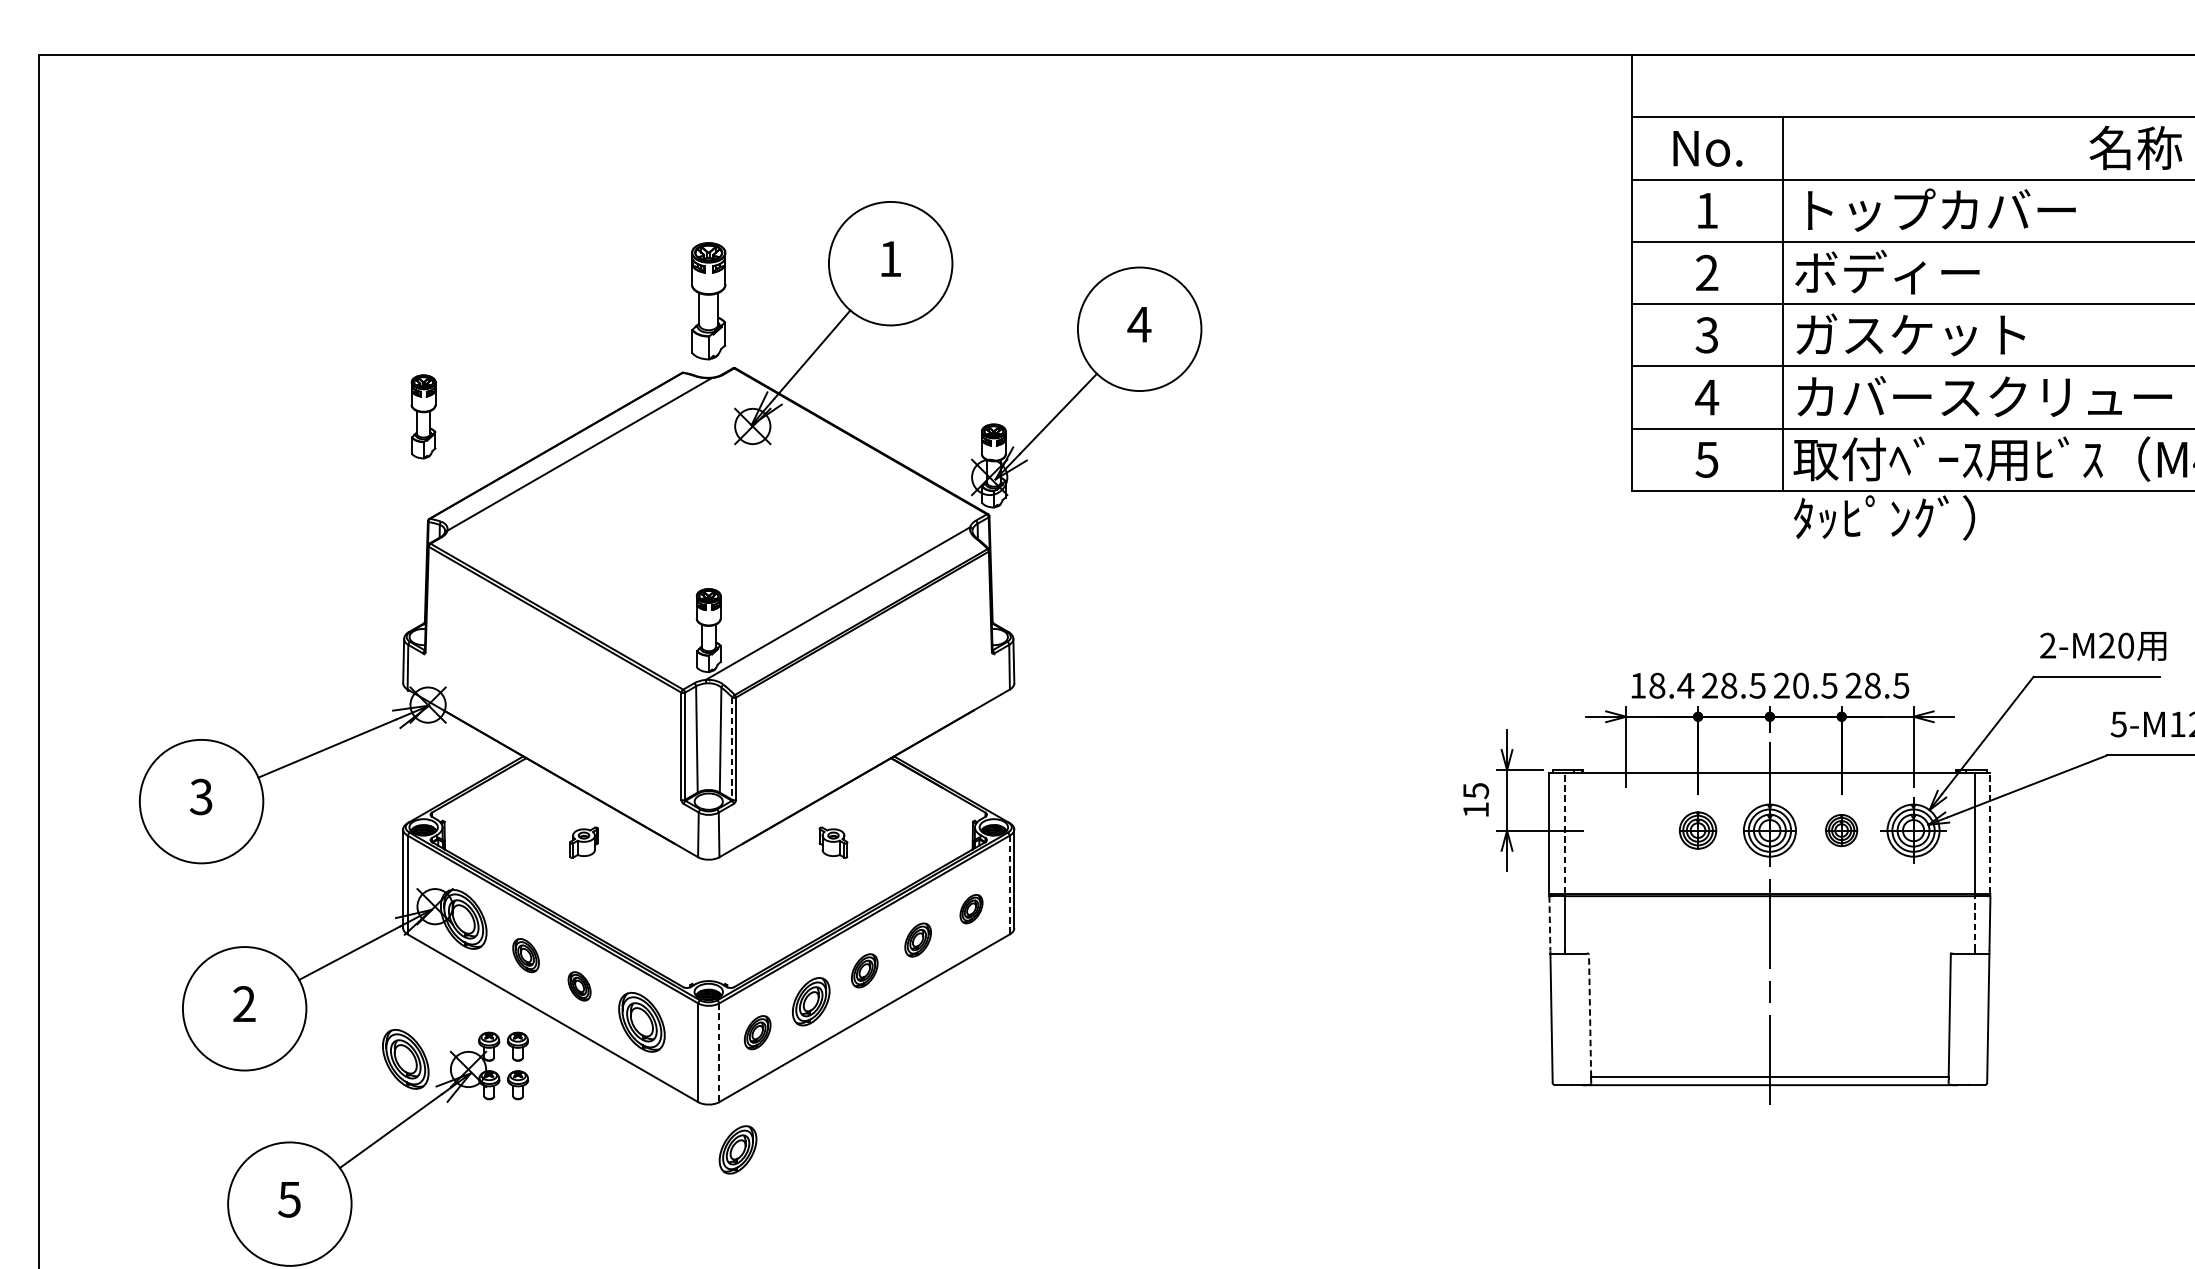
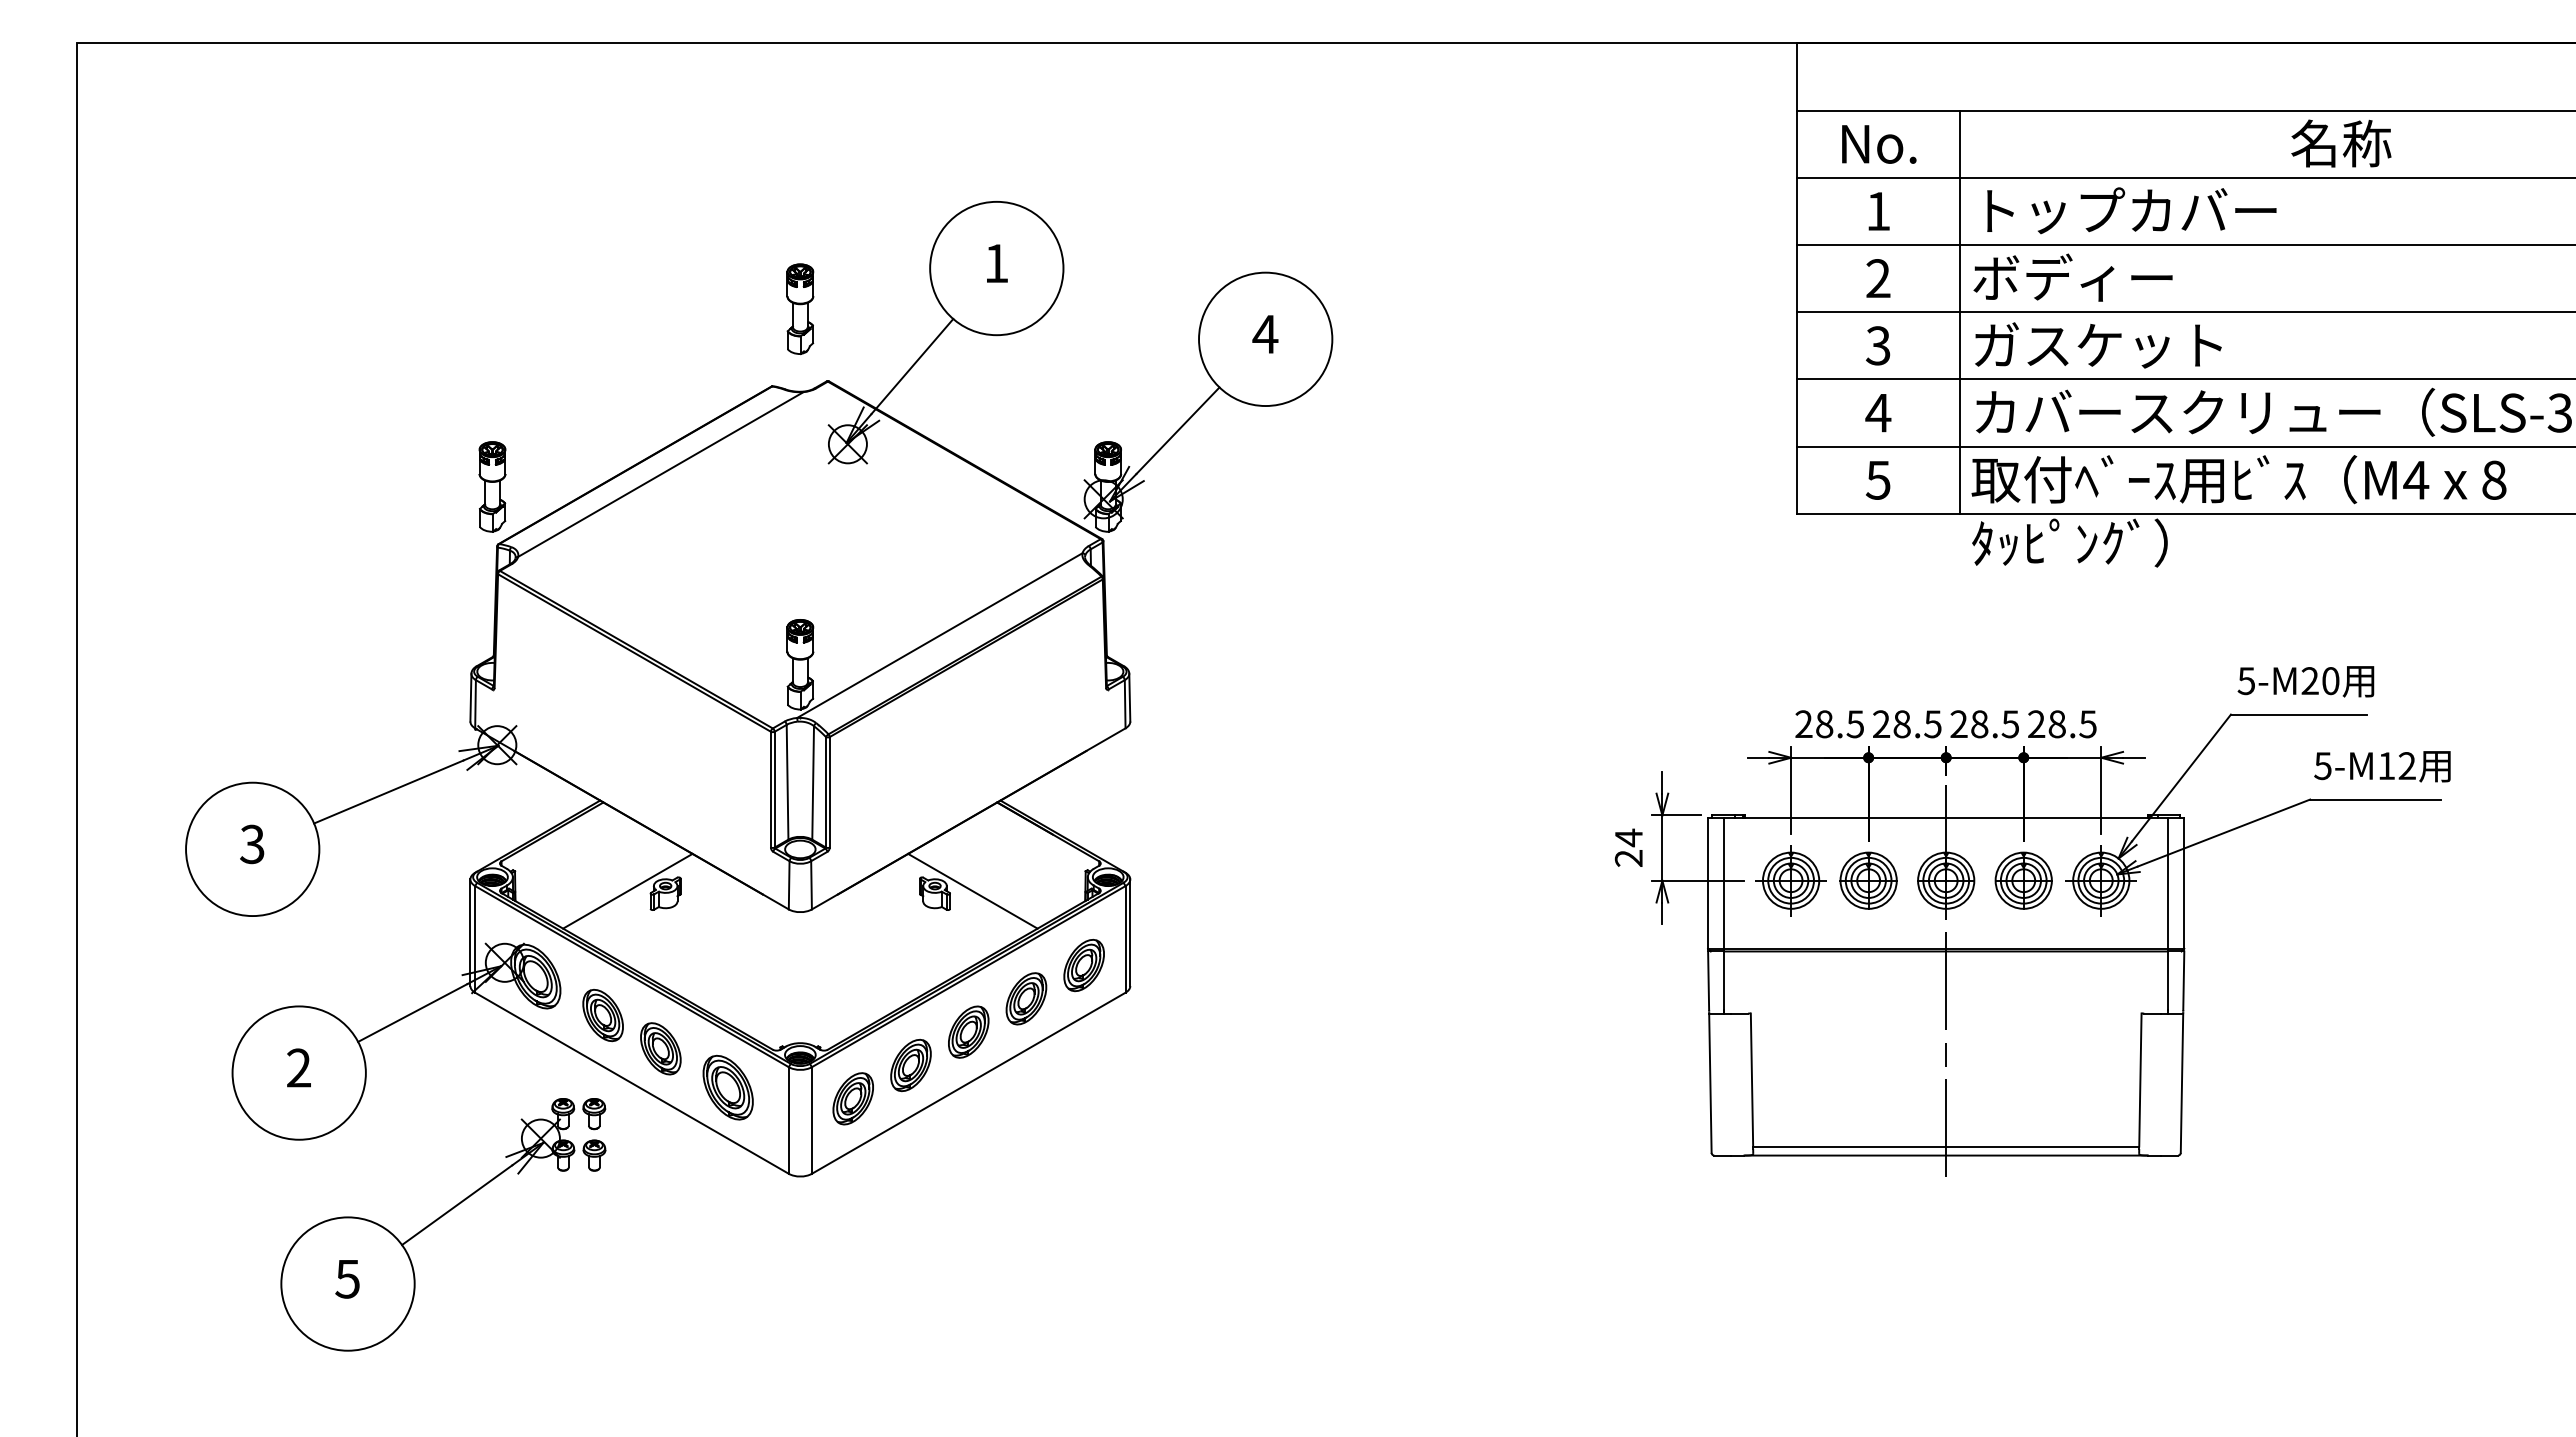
part: (708, 301) -> (800, 309), size x0.71
part: (423, 416) -> (492, 486), moved
text: (2048, 646) -> (2246, 681), 2-M20 -> 5-M20
text: (1661, 685) -> (1829, 724), 18.4 -> 28.5
text: (1800, 685) -> (1979, 724), 20.5 -> 28.5
line: (732, 748) -> (825, 792), dashed -> solid
text: (1475, 799) -> (1628, 847), 15 -> 24
part: (1625, 830) -> (1790, 880), added
part: (1697, 830) -> (1868, 880), size x1.43
part: (1841, 830) -> (2023, 880), size x1.67
line: (1564, 832) -> (1724, 882), dashed -> solid
line: (1990, 832) -> (2184, 882), dashed -> solid
line: (548, 839) -> (627, 890), added
line: (868, 839) -> (972, 890), added
line: (1009, 885) -> (1125, 939), dashed -> solid
part: (970, 909) -> (1083, 965), size x1.67
line: (1549, 923) -> (1708, 981), dashed -> solid
line: (1974, 923) -> (2167, 980), dashed -> solid
part: (918, 939) -> (1026, 998), size x1.43
part: (525, 955) -> (602, 1015), size x1.43
part: (864, 970) -> (968, 1031), size x1.43
part: (579, 986) -> (660, 1048), size x1.67
line: (1590, 1015) -> (1752, 1080), dashed -> solid
part: (757, 1032) -> (852, 1098), size x1.43
line: (719, 1052) -> (811, 1120), dashed -> solid
part: (405, 1059) -> (472, 1127), removed
part: (737, 1149) -> (831, 1225), removed

